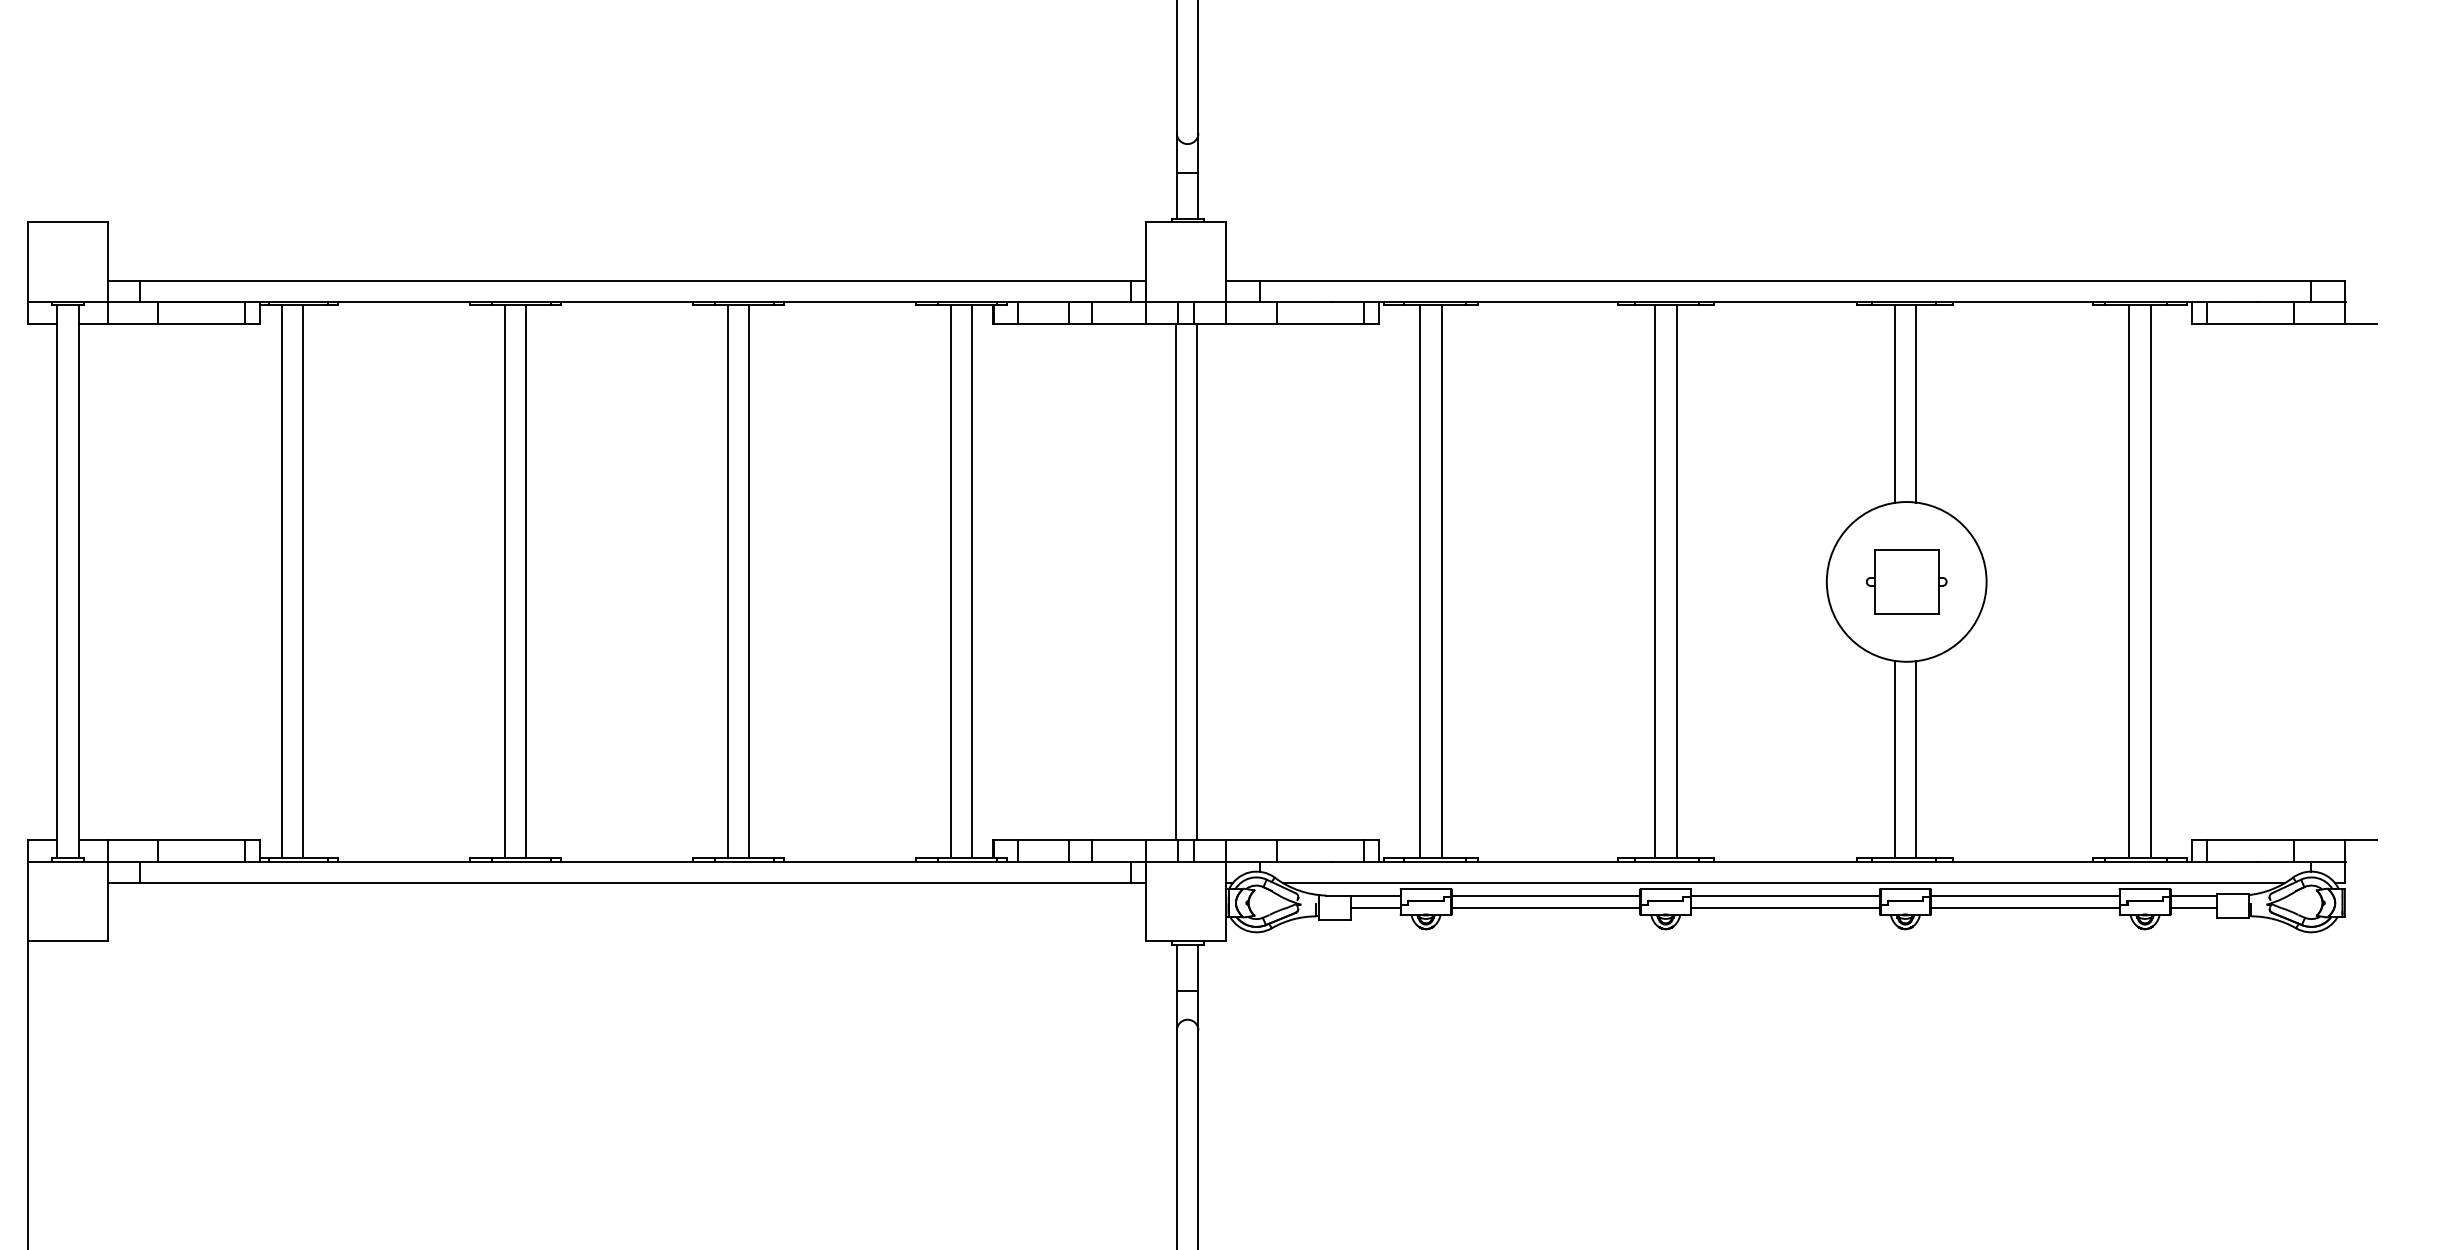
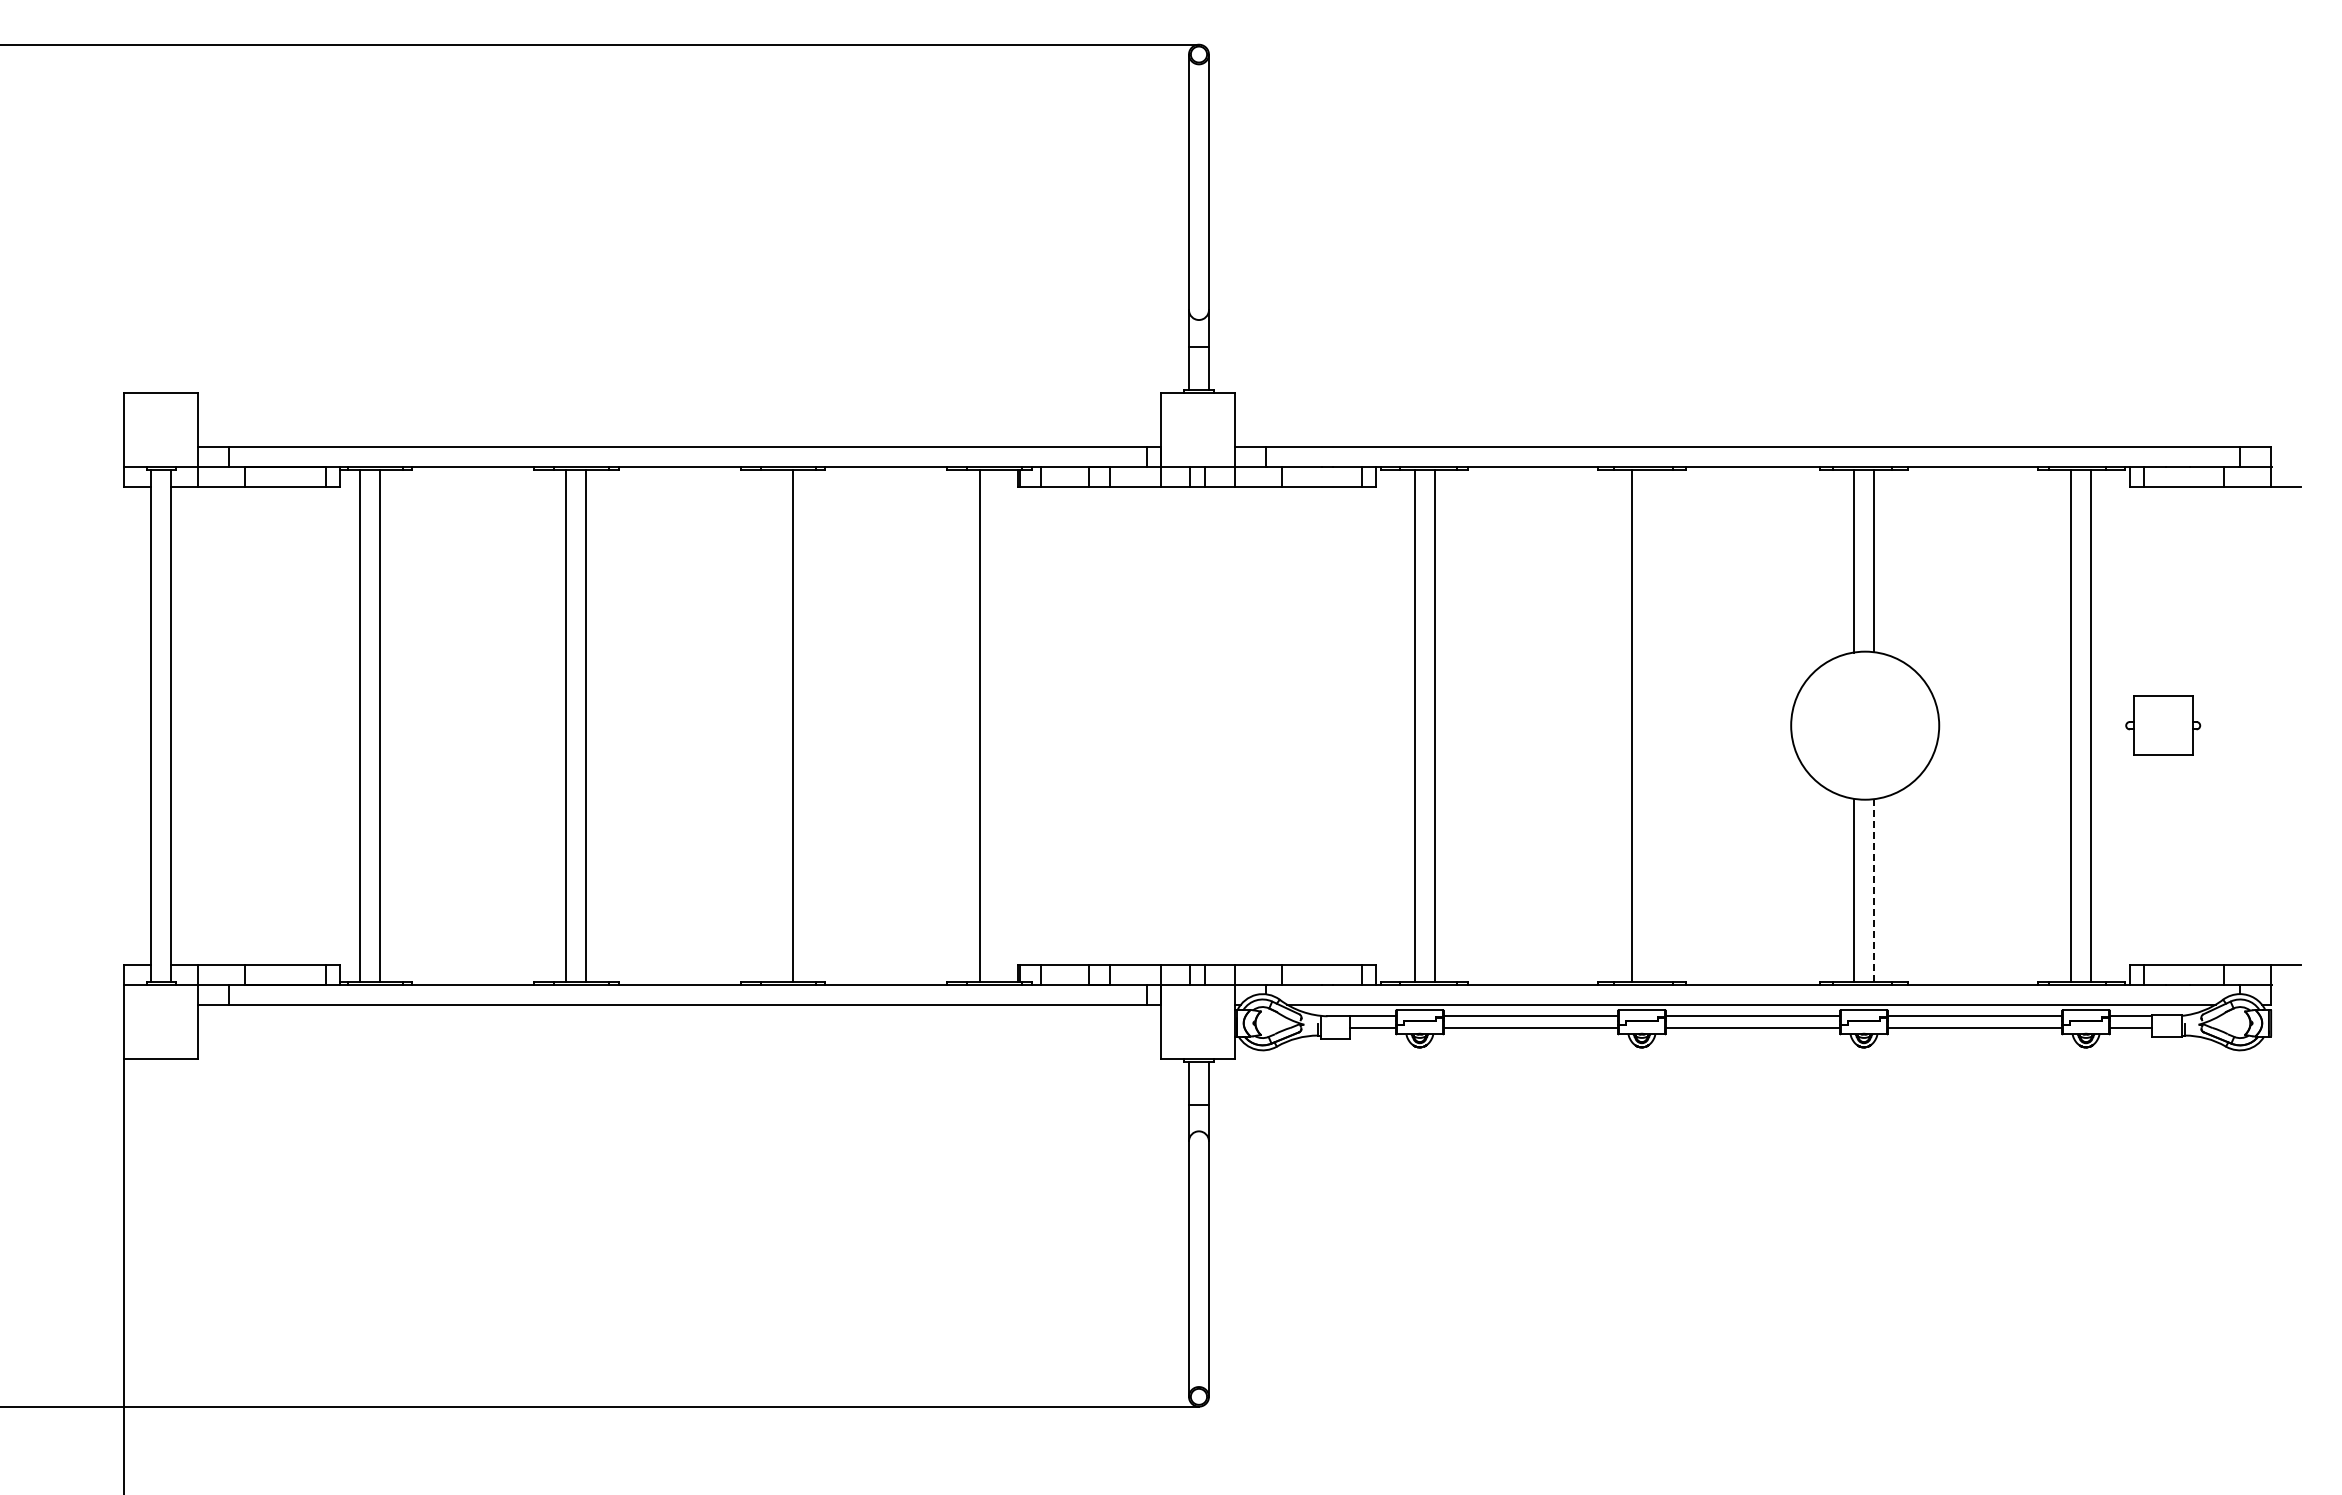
line: (727, 581) -> (772, 725), removed
line: (972, 581) -> (999, 725), removed
line: (1175, 581) -> (1187, 725), removed
line: (1196, 581) -> (1207, 725), removed
line: (1676, 581) -> (1651, 725), removed
part: (1907, 581) -> (2163, 725), moved
line: (1915, 759) -> (1873, 890), solid -> dashed

